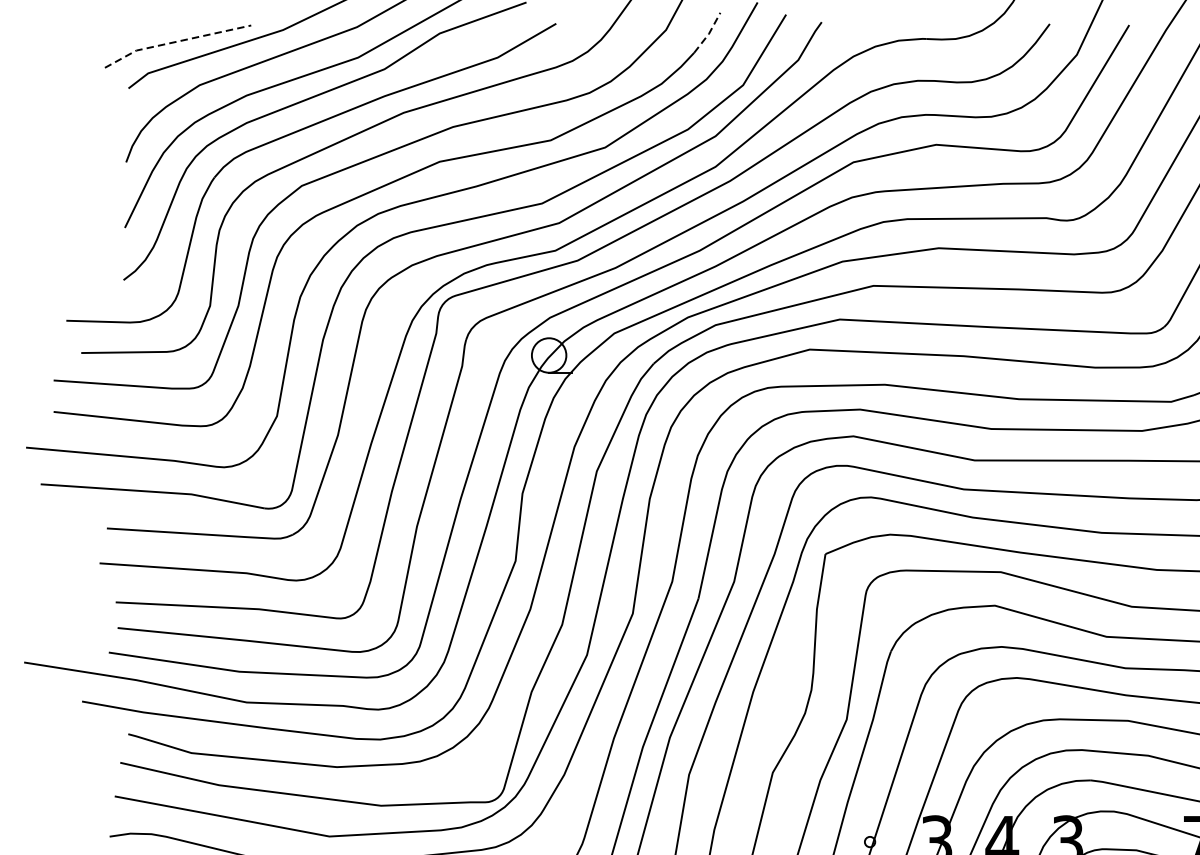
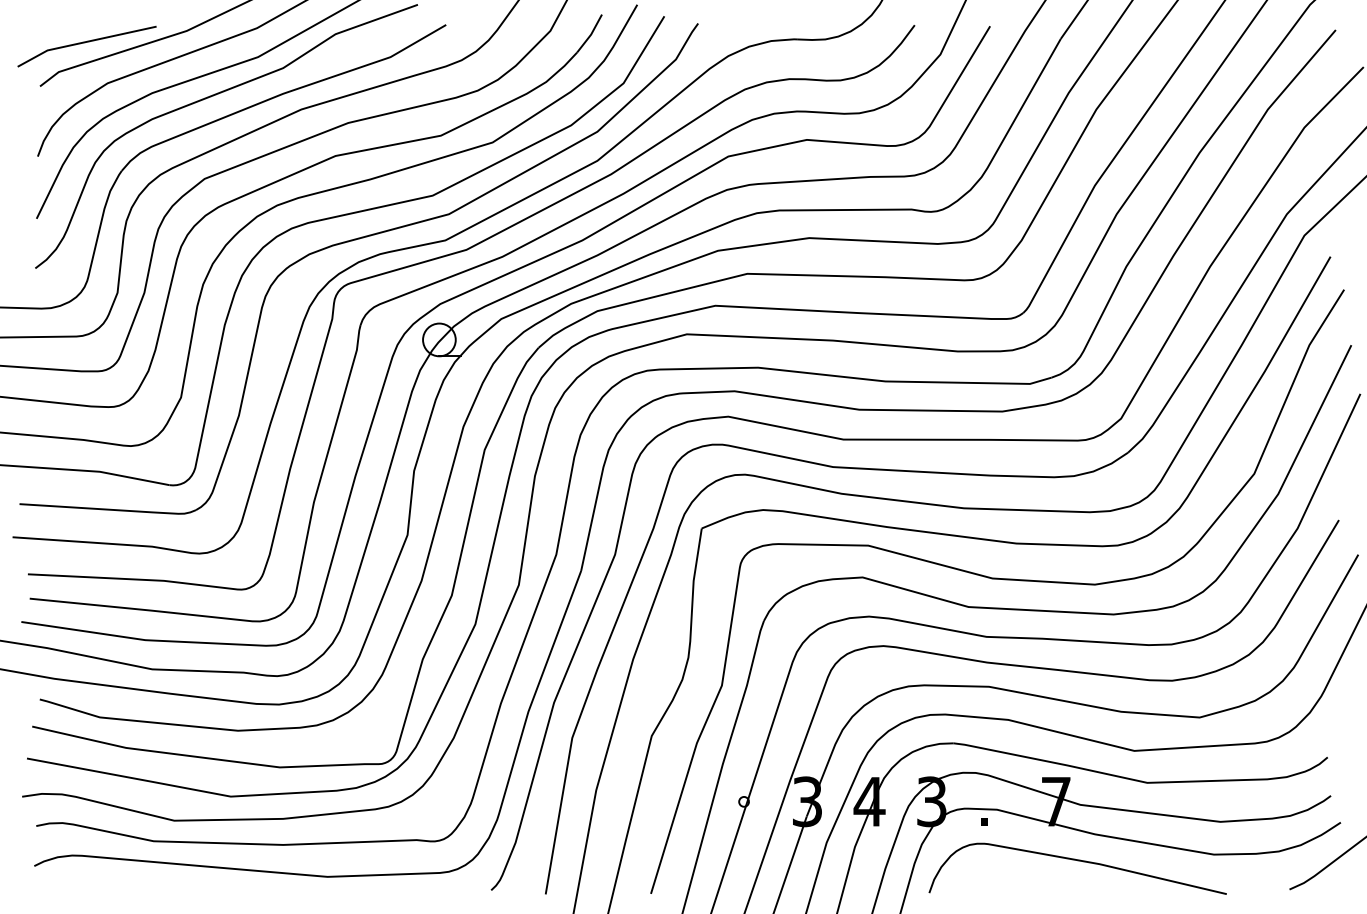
line: (709, 33) -> (591, 34), dashed -> solid
line: (175, 42) -> (84, 42), dashed -> solid

